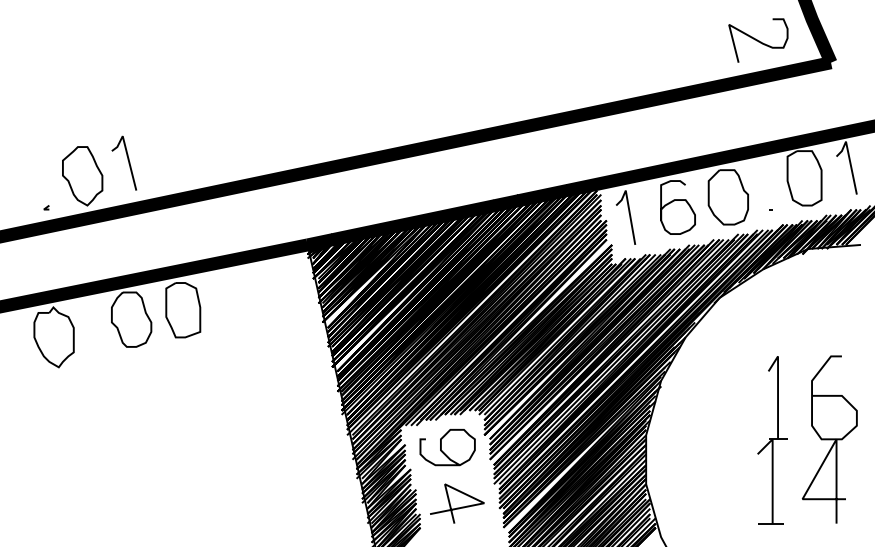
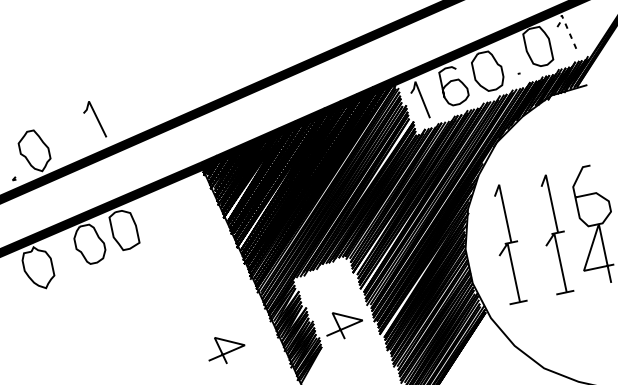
line: (849, 158) -> (566, 26), solid -> dashed
line: (127, 160) -> (95, 117), moved
part: (705, 440) -> (507, 244), added
curve: (443, 451) -> (326, 290), removed
line: (288, 507) -> (226, 352), added

